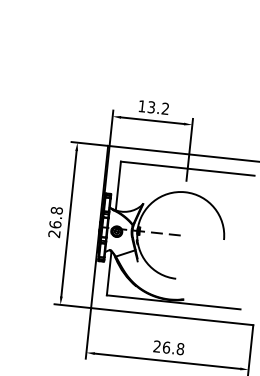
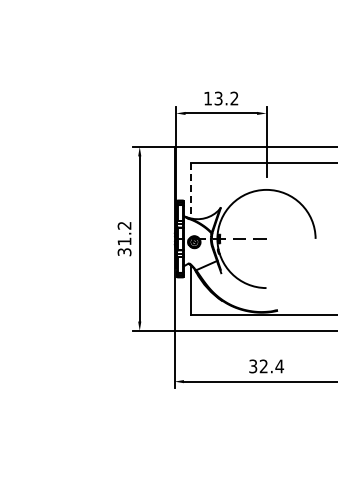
line: (118, 185) -> (190, 190), solid -> dashed
text: (55, 221) -> (124, 238), 26.8 -> 31.2
text: (168, 347) -> (266, 366), 26.8 -> 32.4

